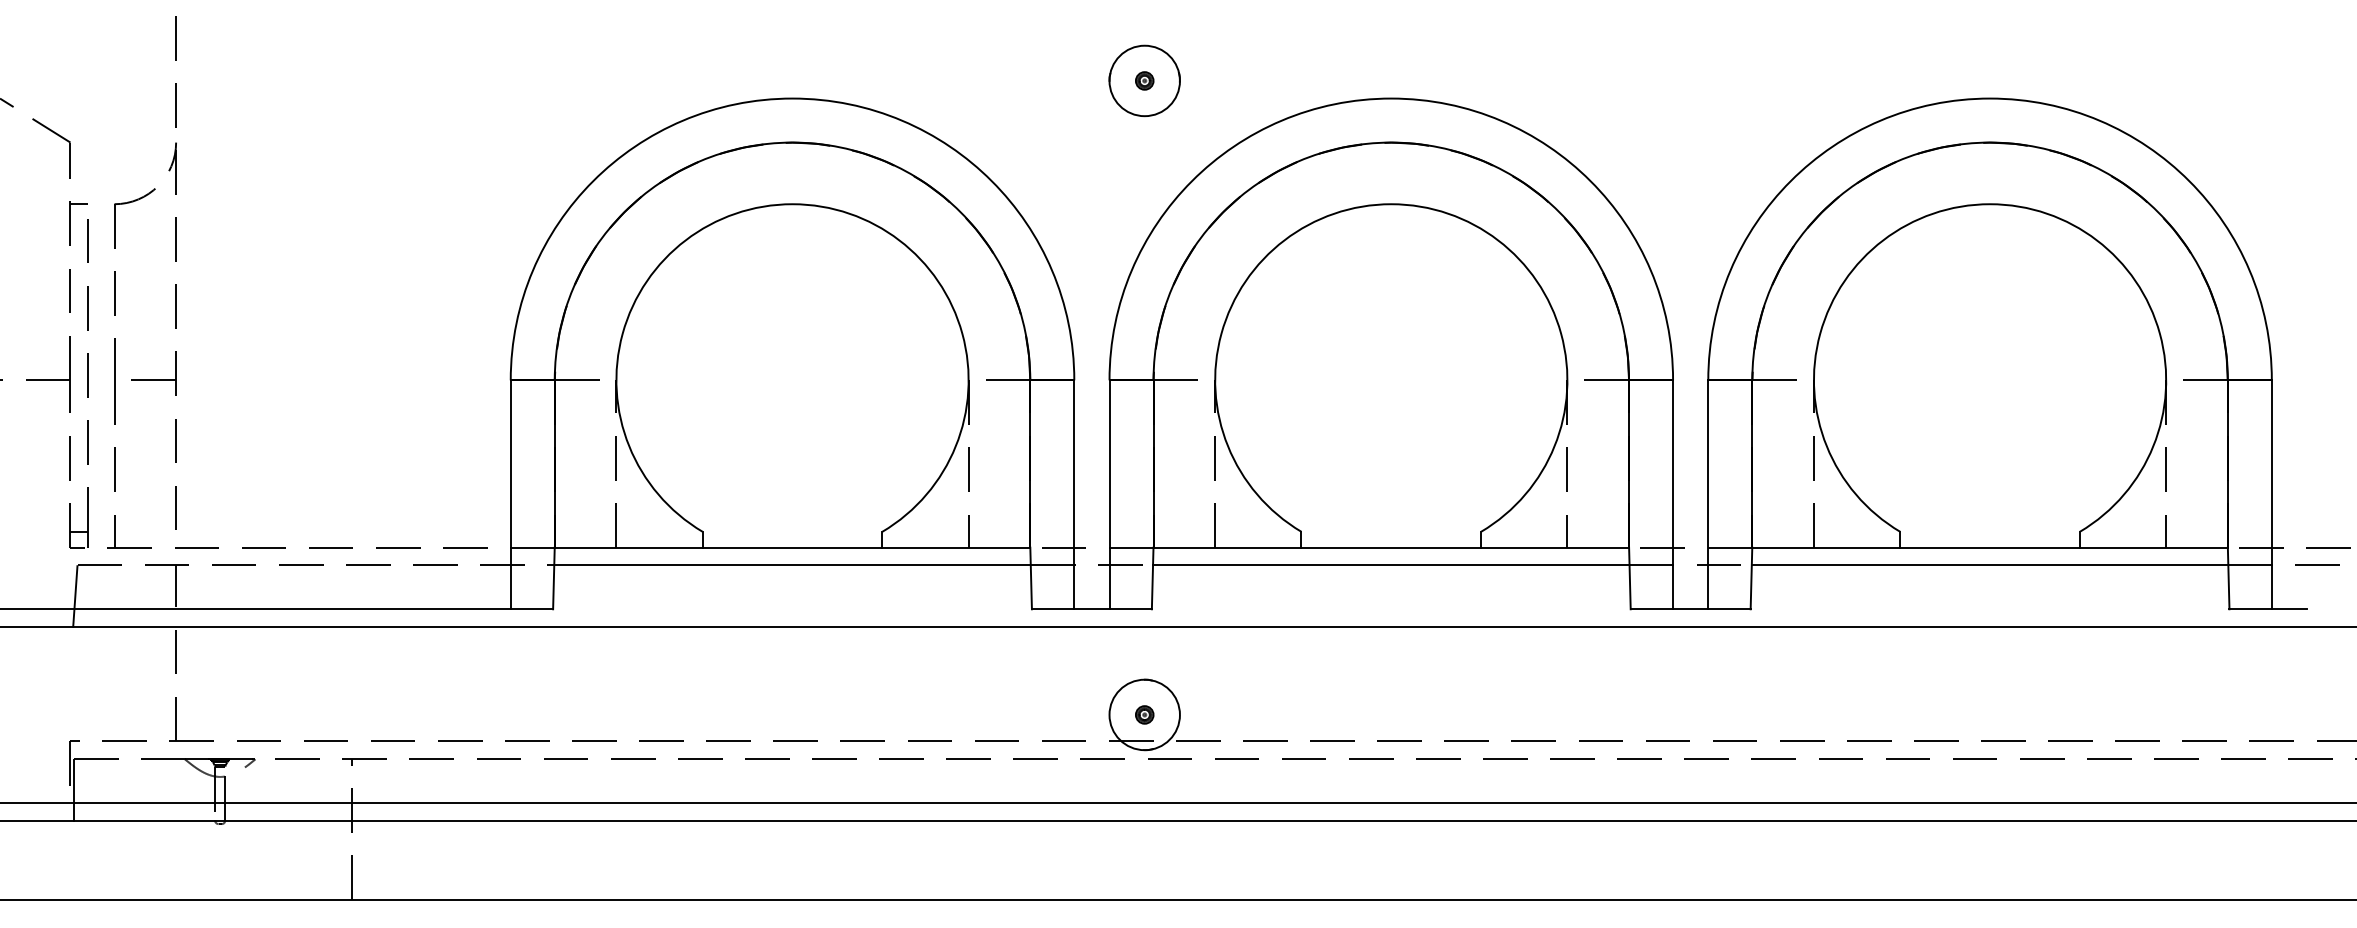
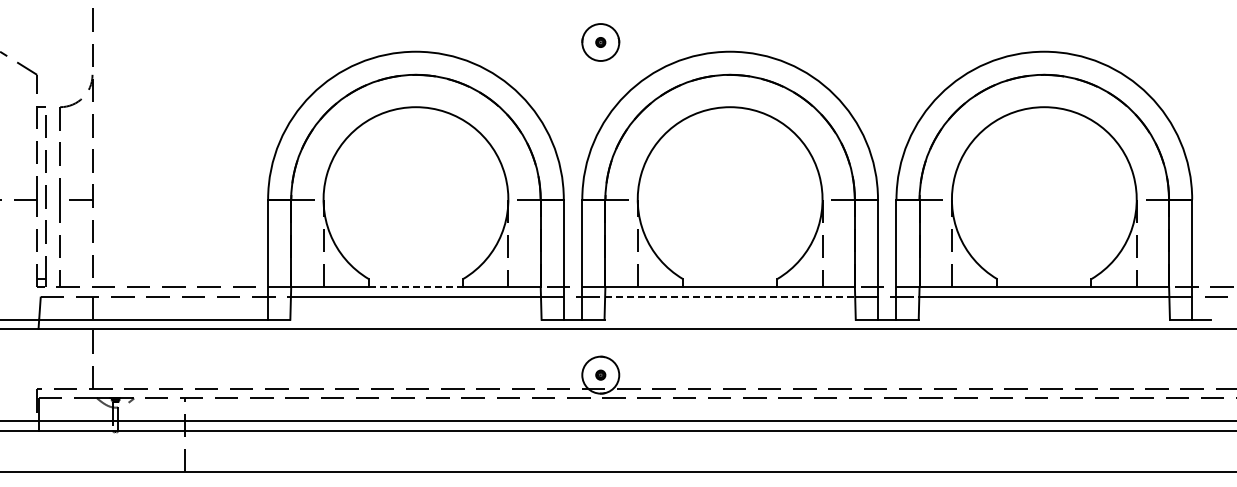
line: (793, 547) -> (416, 287), solid -> dashed
line: (1391, 565) -> (730, 296), solid -> dashed

